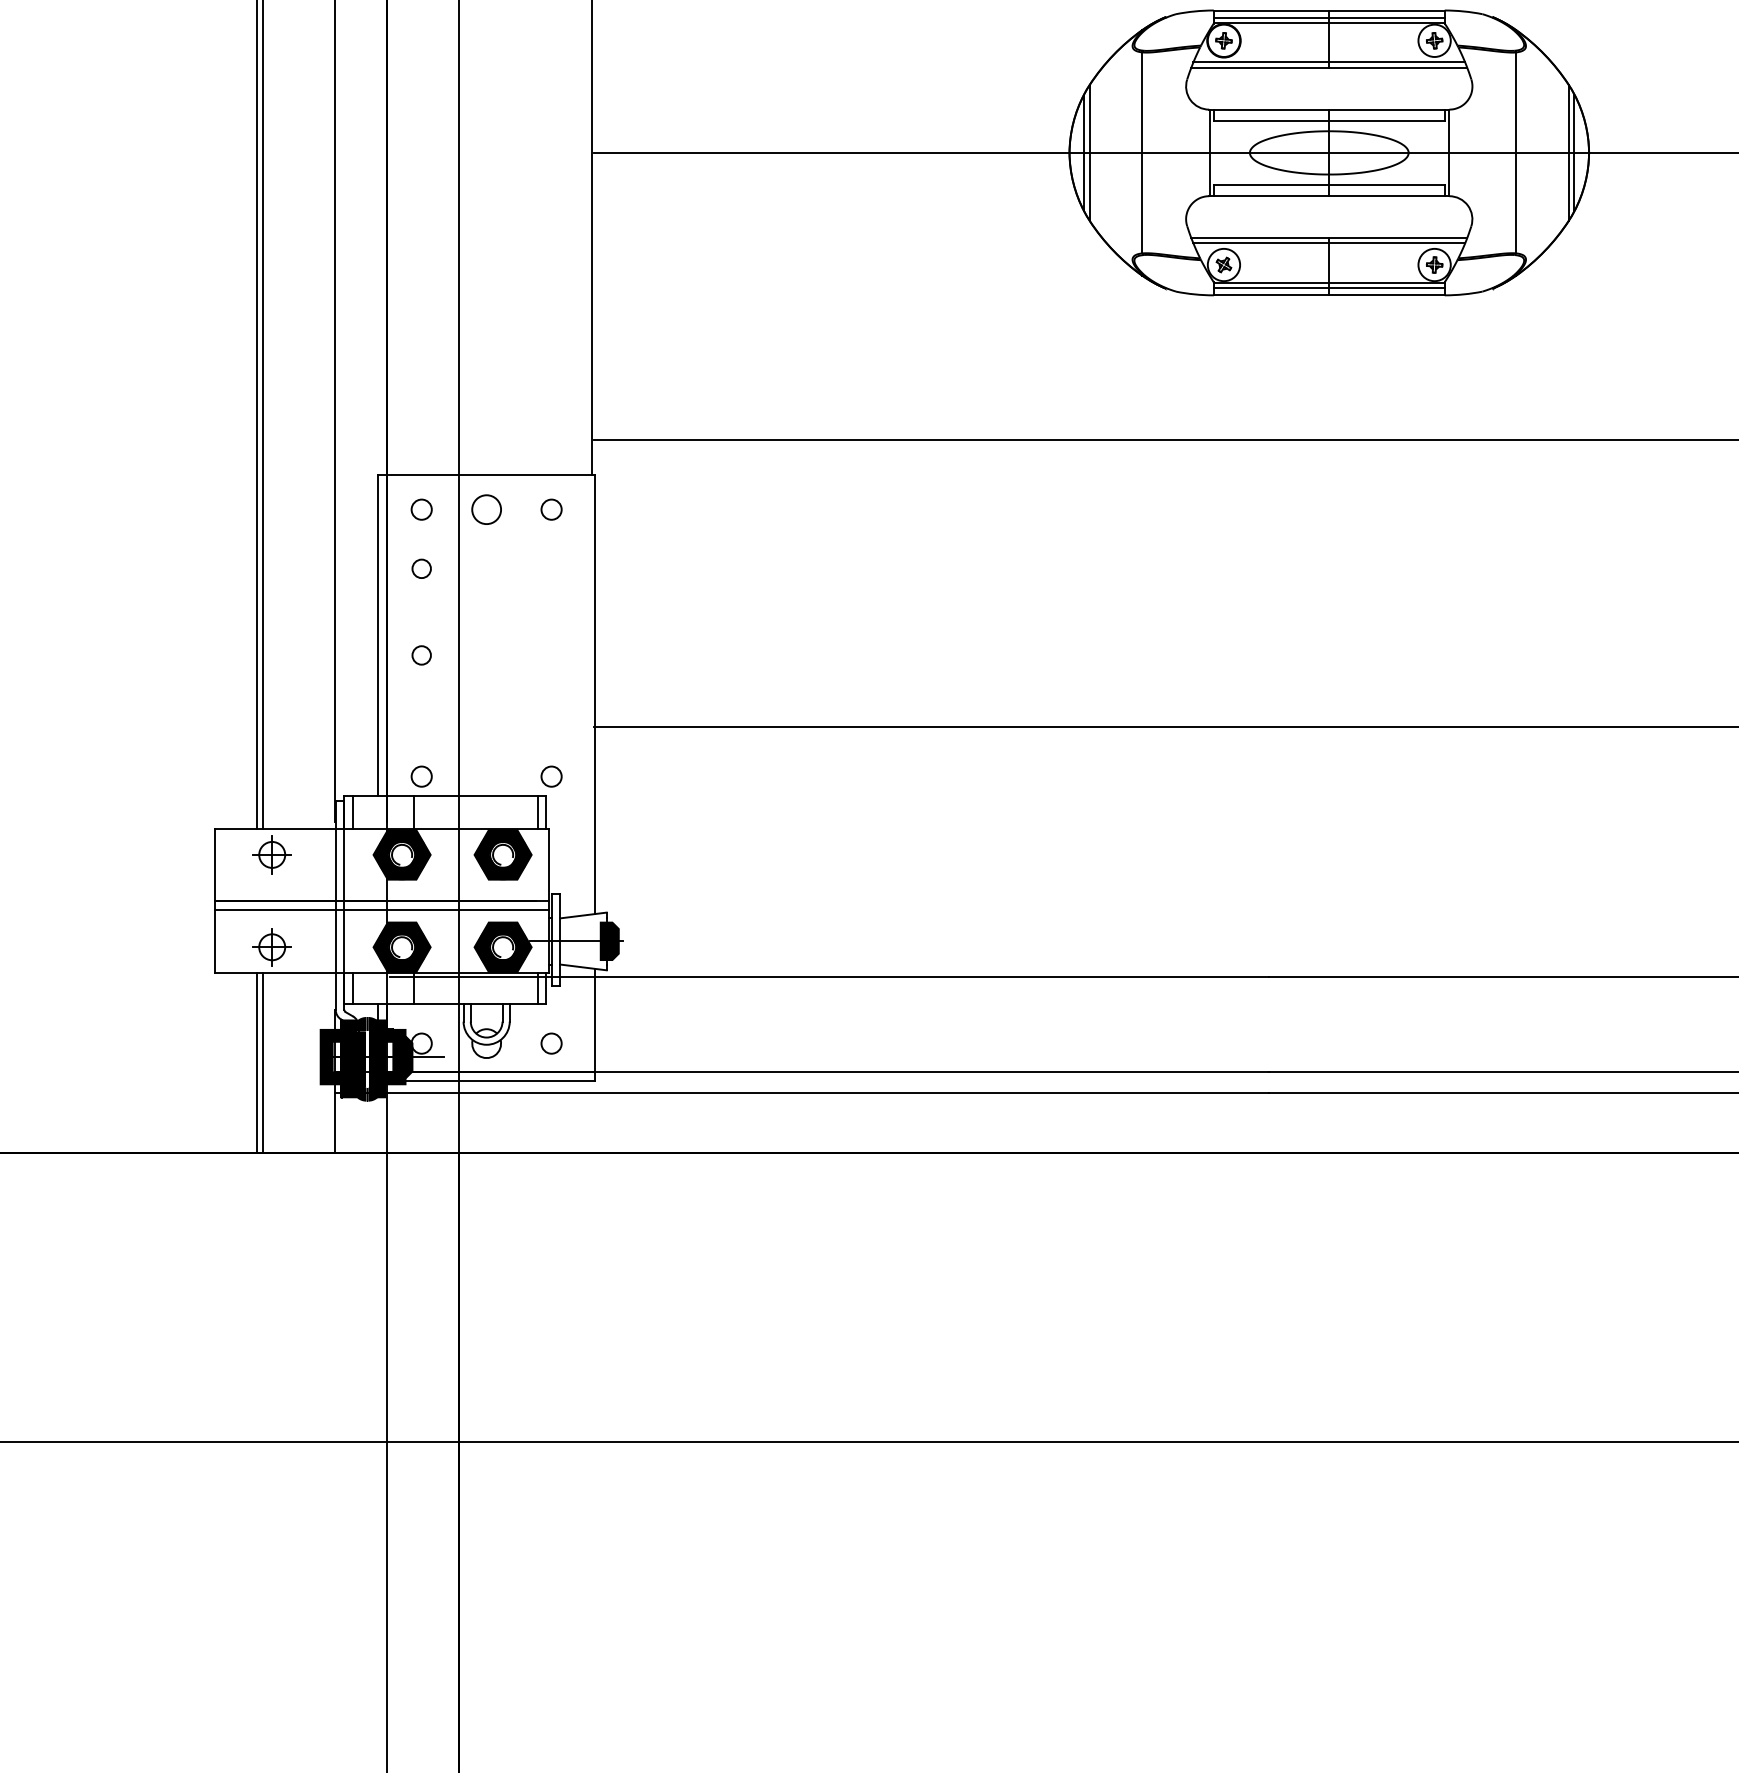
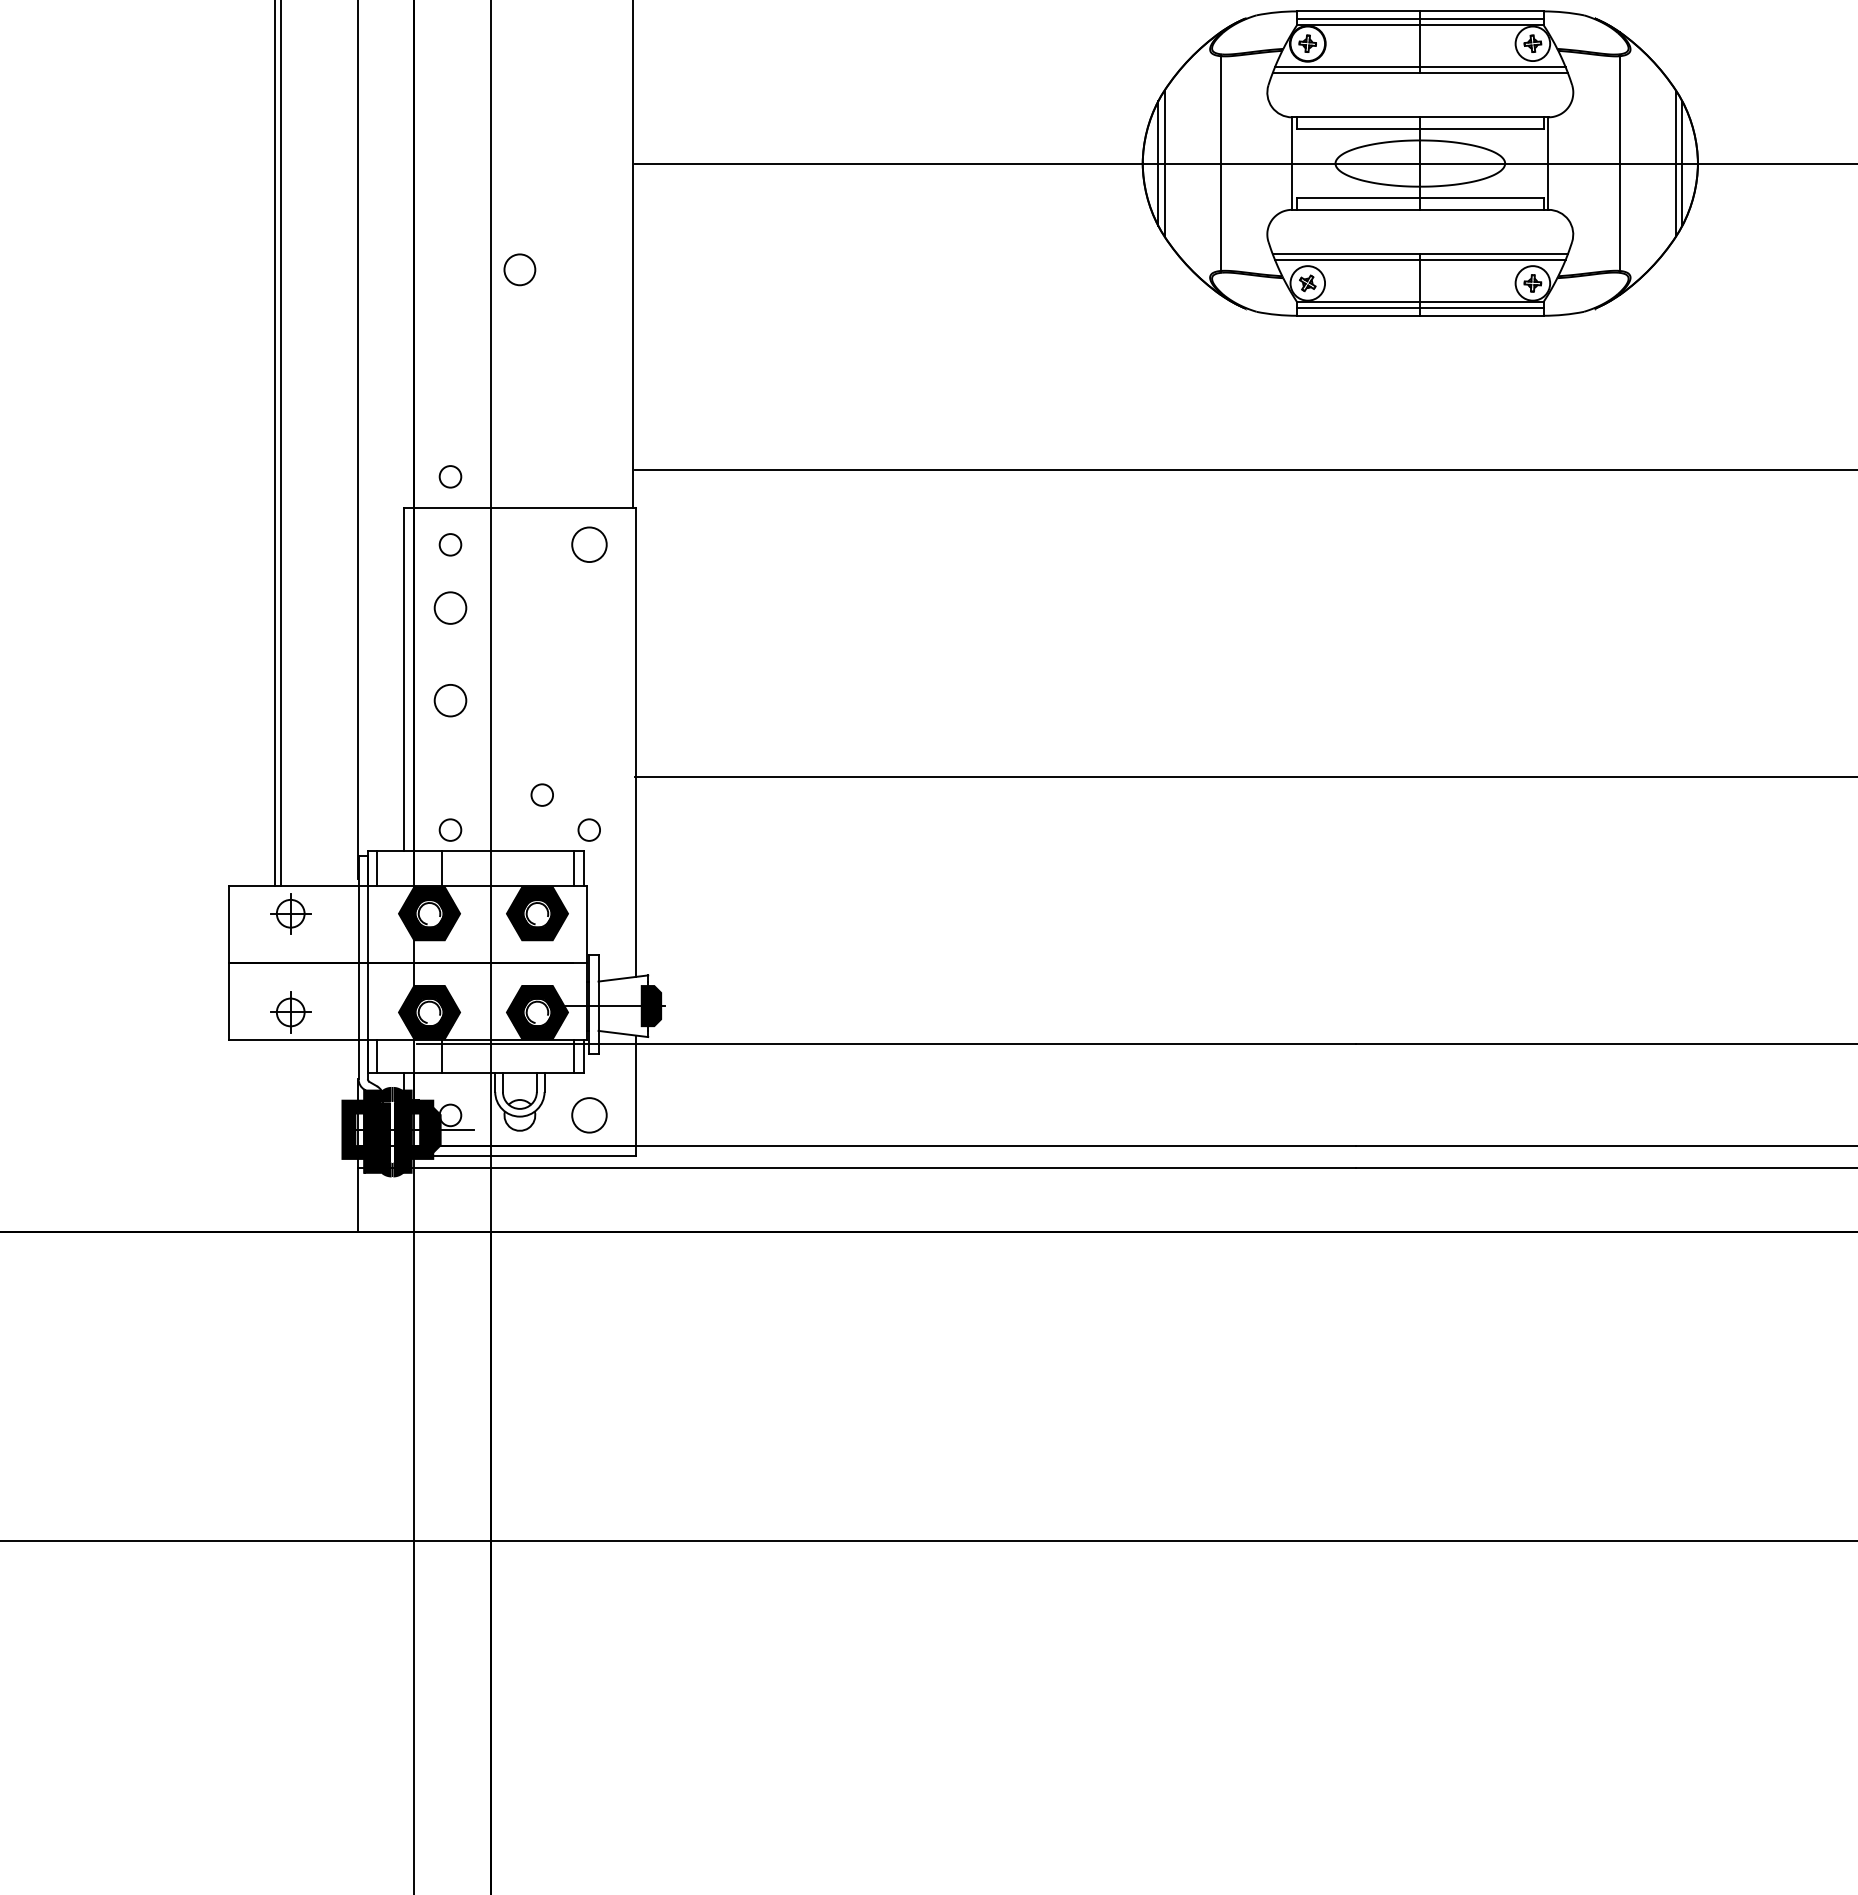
circle: (421, 445) -> (450, 476), added
circle: (486, 509) -> (519, 269), moved
circle: (550, 509) -> (588, 544), size x1.6
circle: (421, 568) -> (450, 607), size x1.6
circle: (421, 655) -> (450, 700), size x1.6
circle: (506, 743) -> (541, 794), added
line: (381, 909) -> (407, 972), removed
circle: (550, 1043) -> (588, 1115), size x1.6
line: (257, 1063) -> (274, 1136), removed
line: (262, 1063) -> (280, 1136), removed

